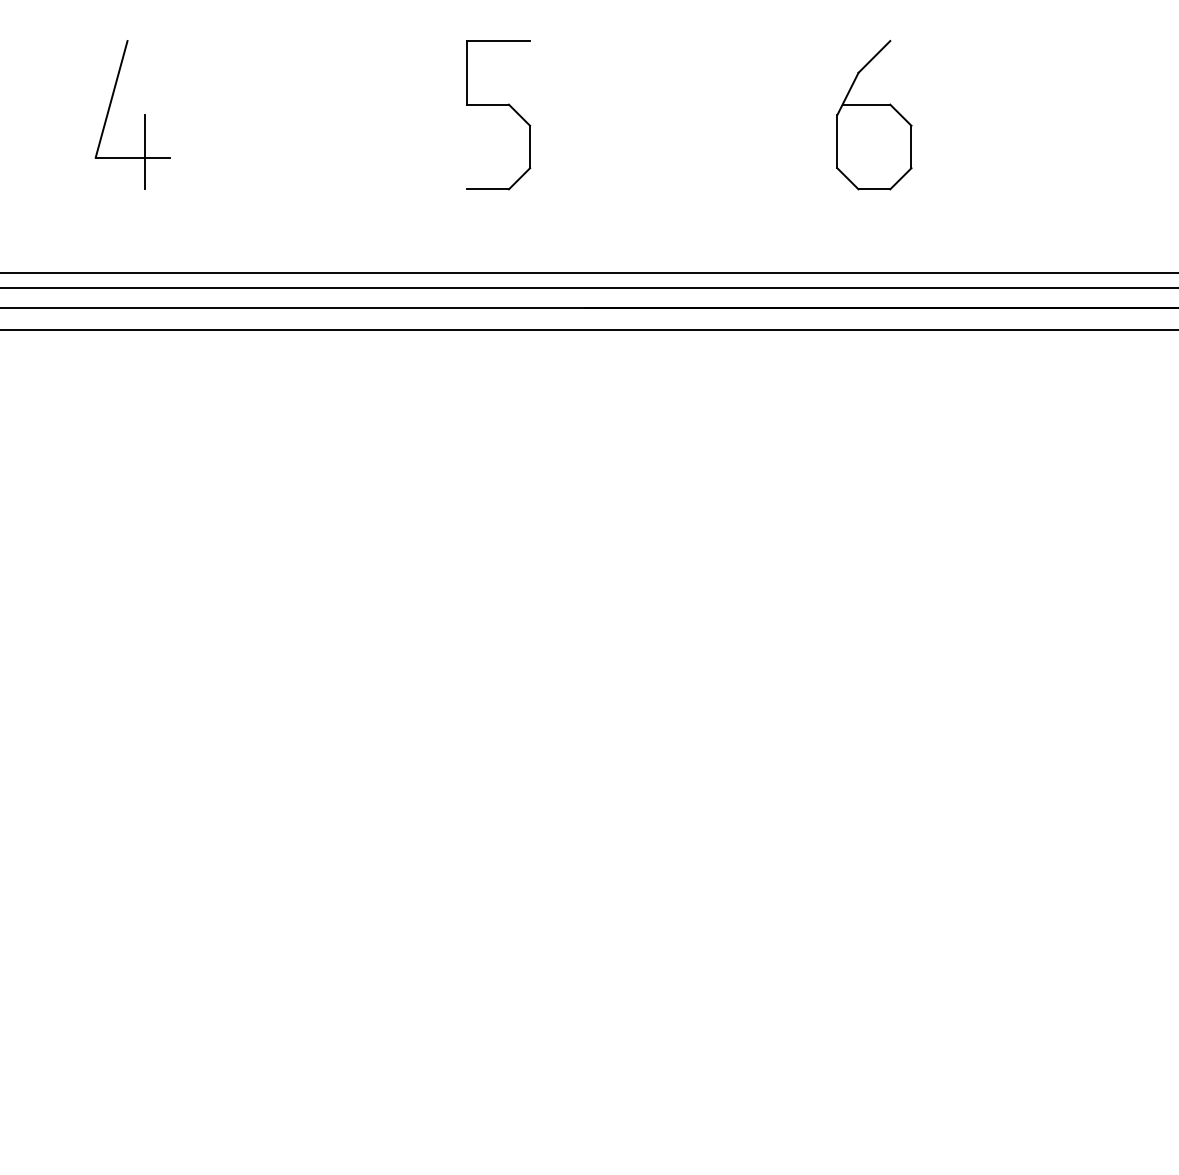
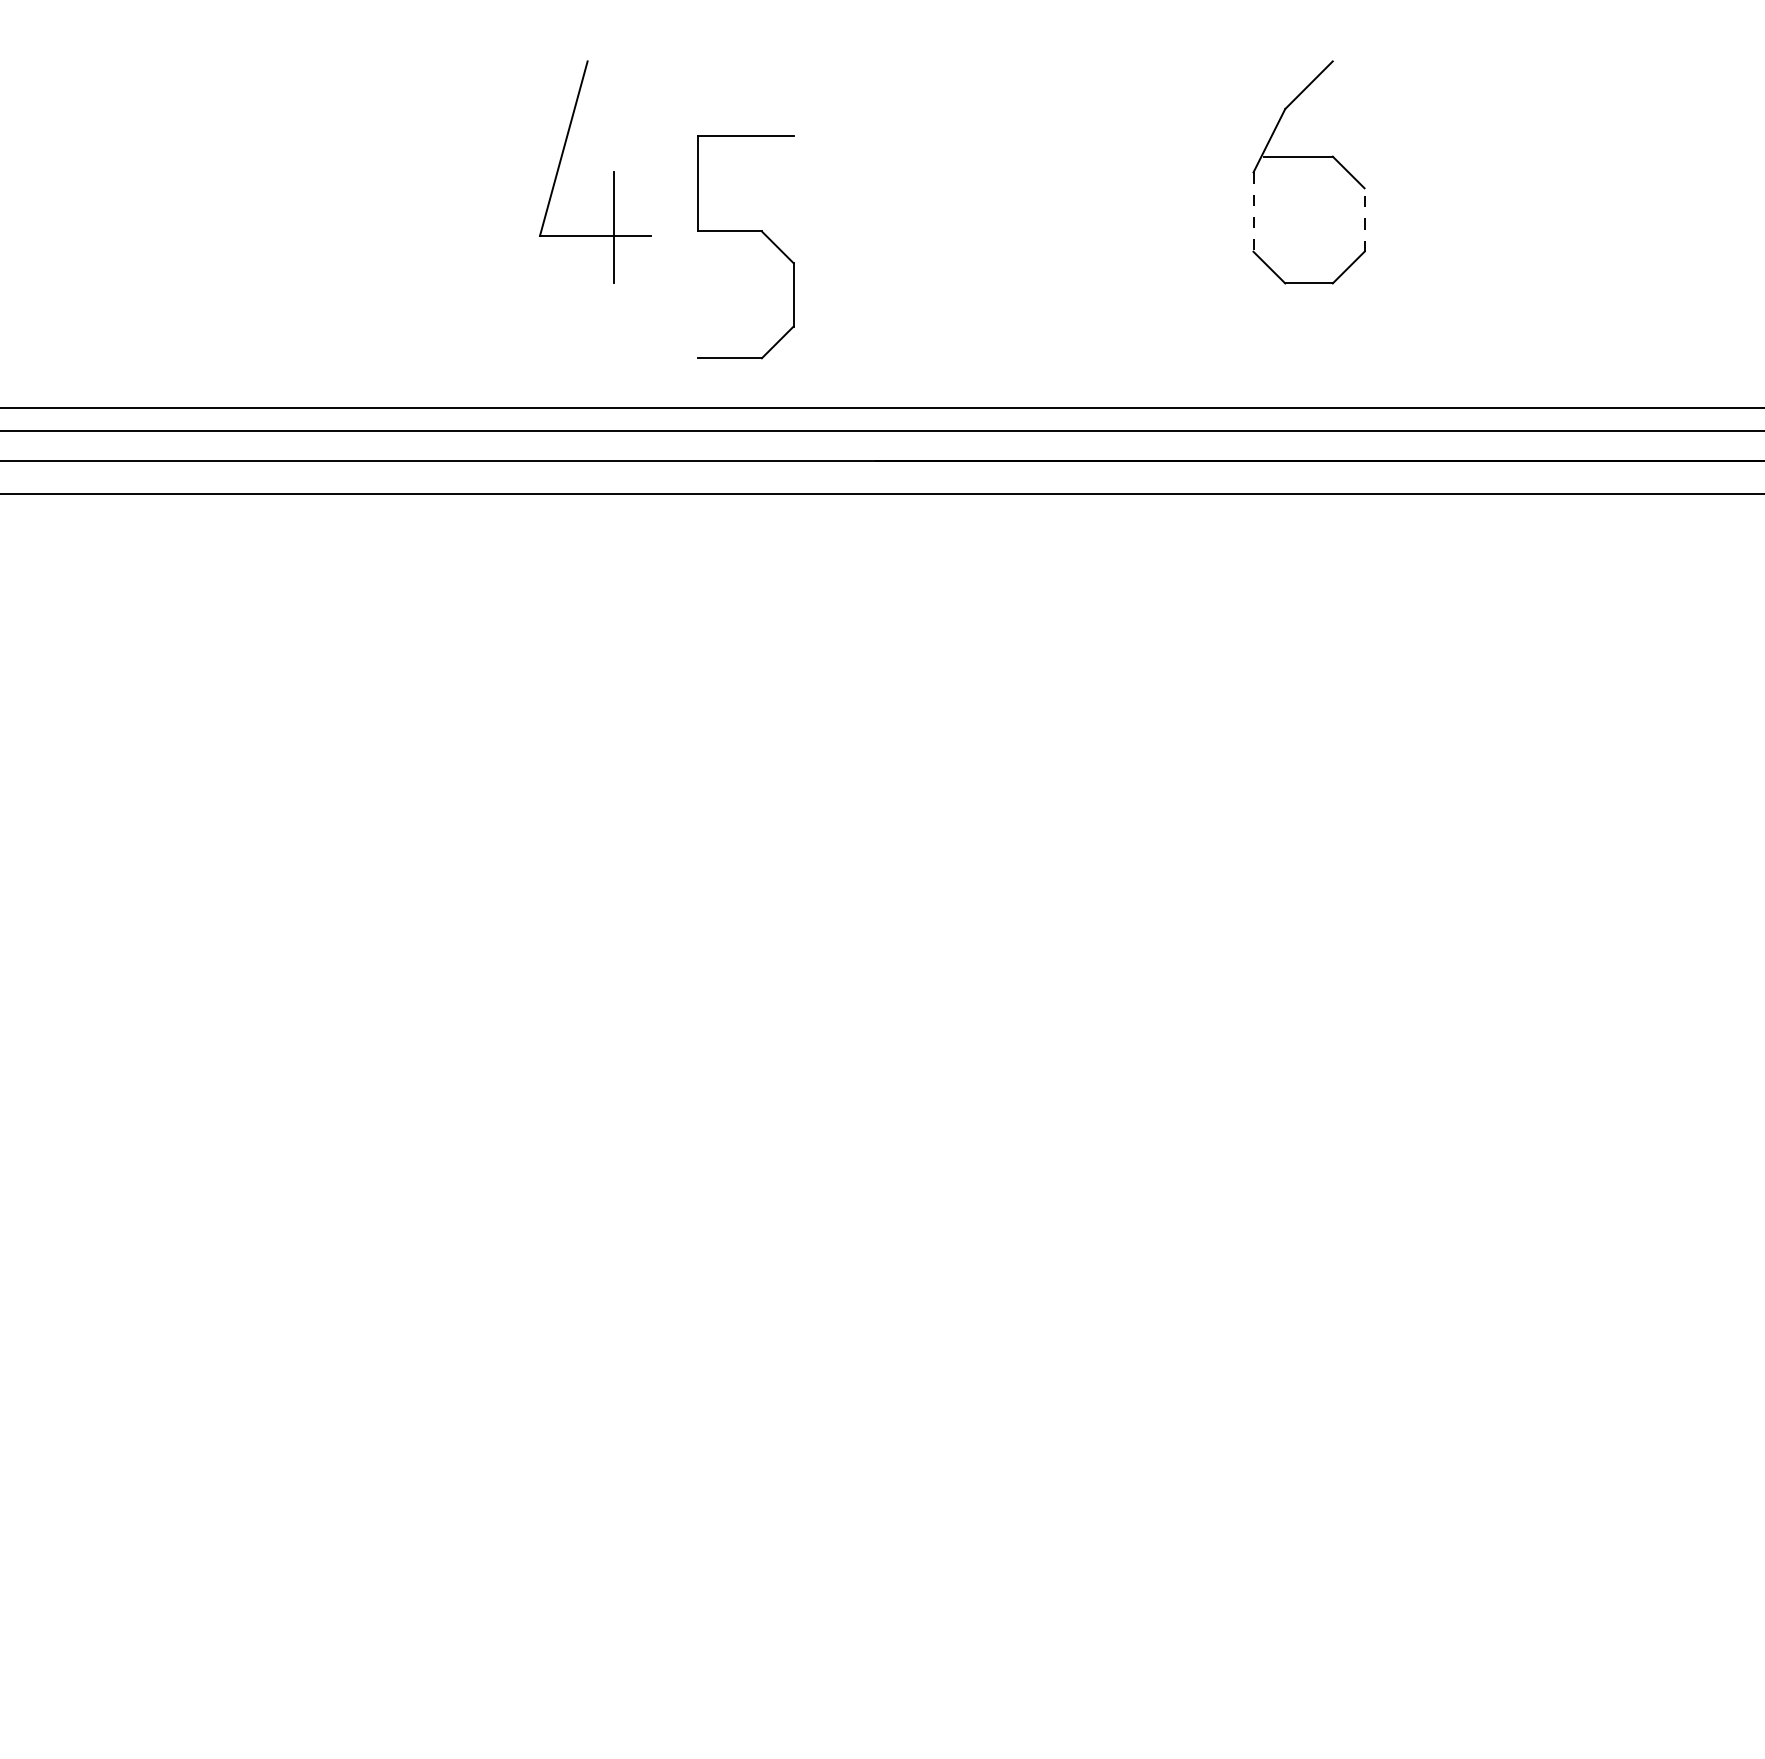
part: (498, 105) -> (746, 232), moved
part: (144, 114) -> (613, 171), moved
line: (837, 141) -> (1253, 211), solid -> dashed
line: (911, 146) -> (1364, 219), solid -> dashed

